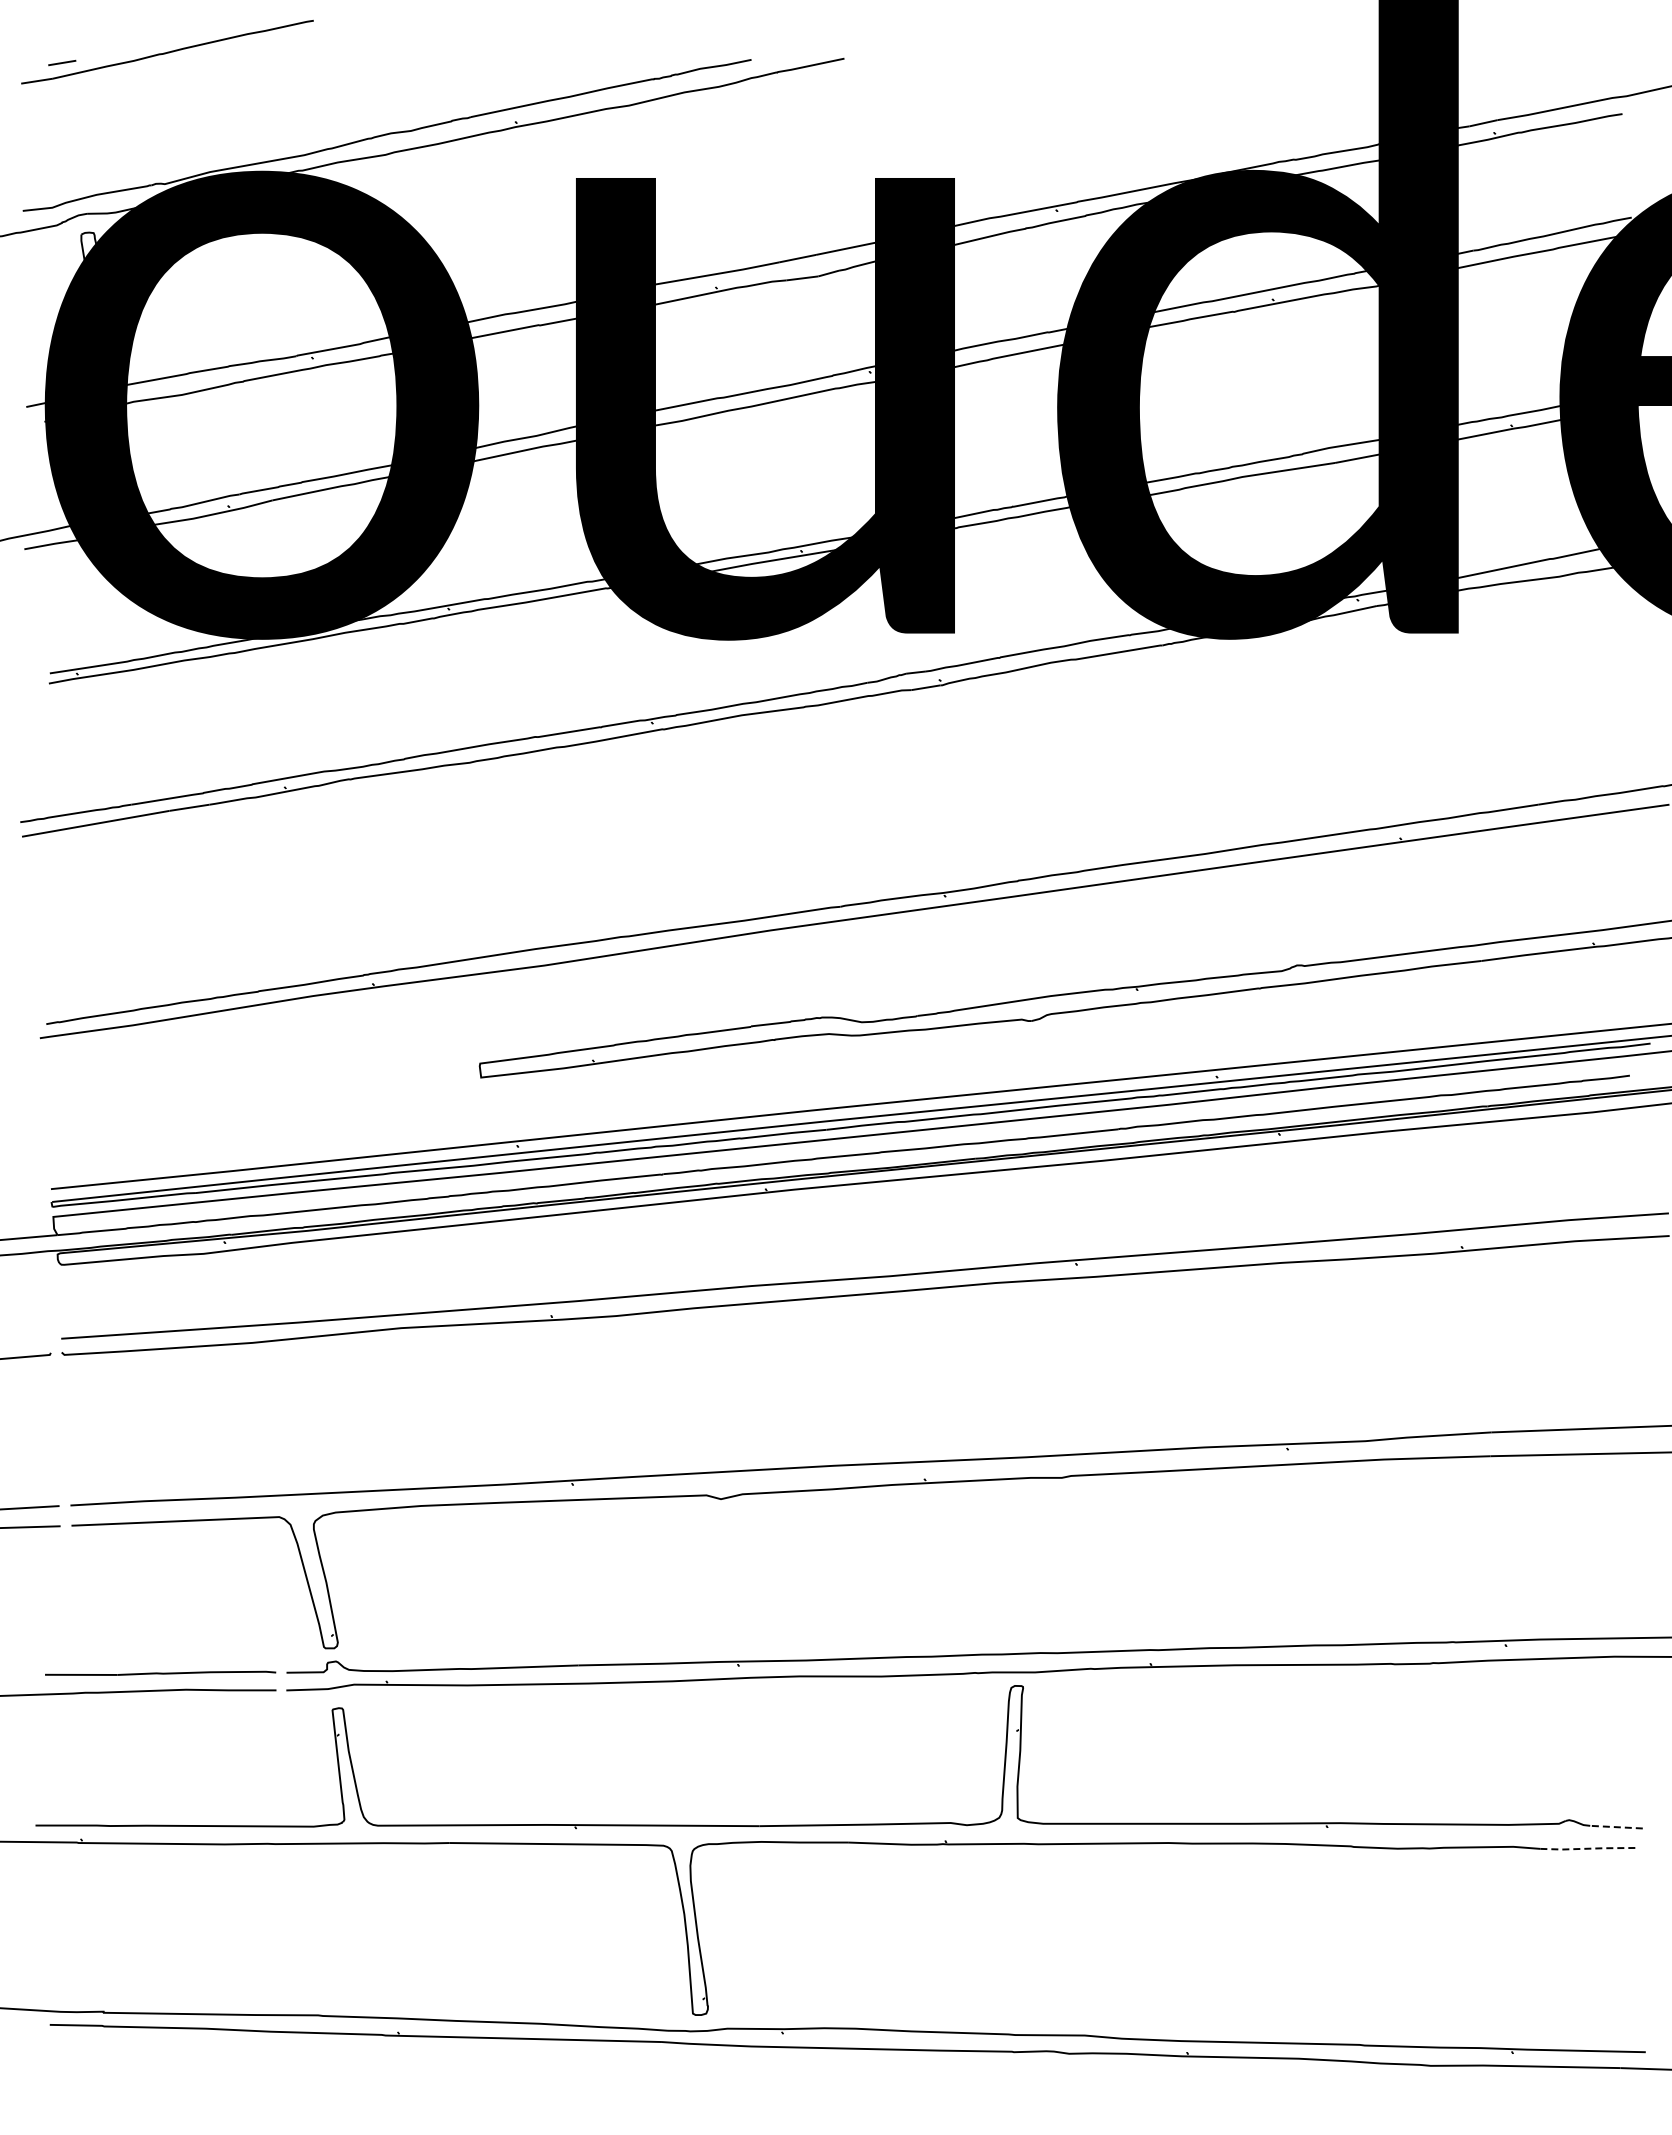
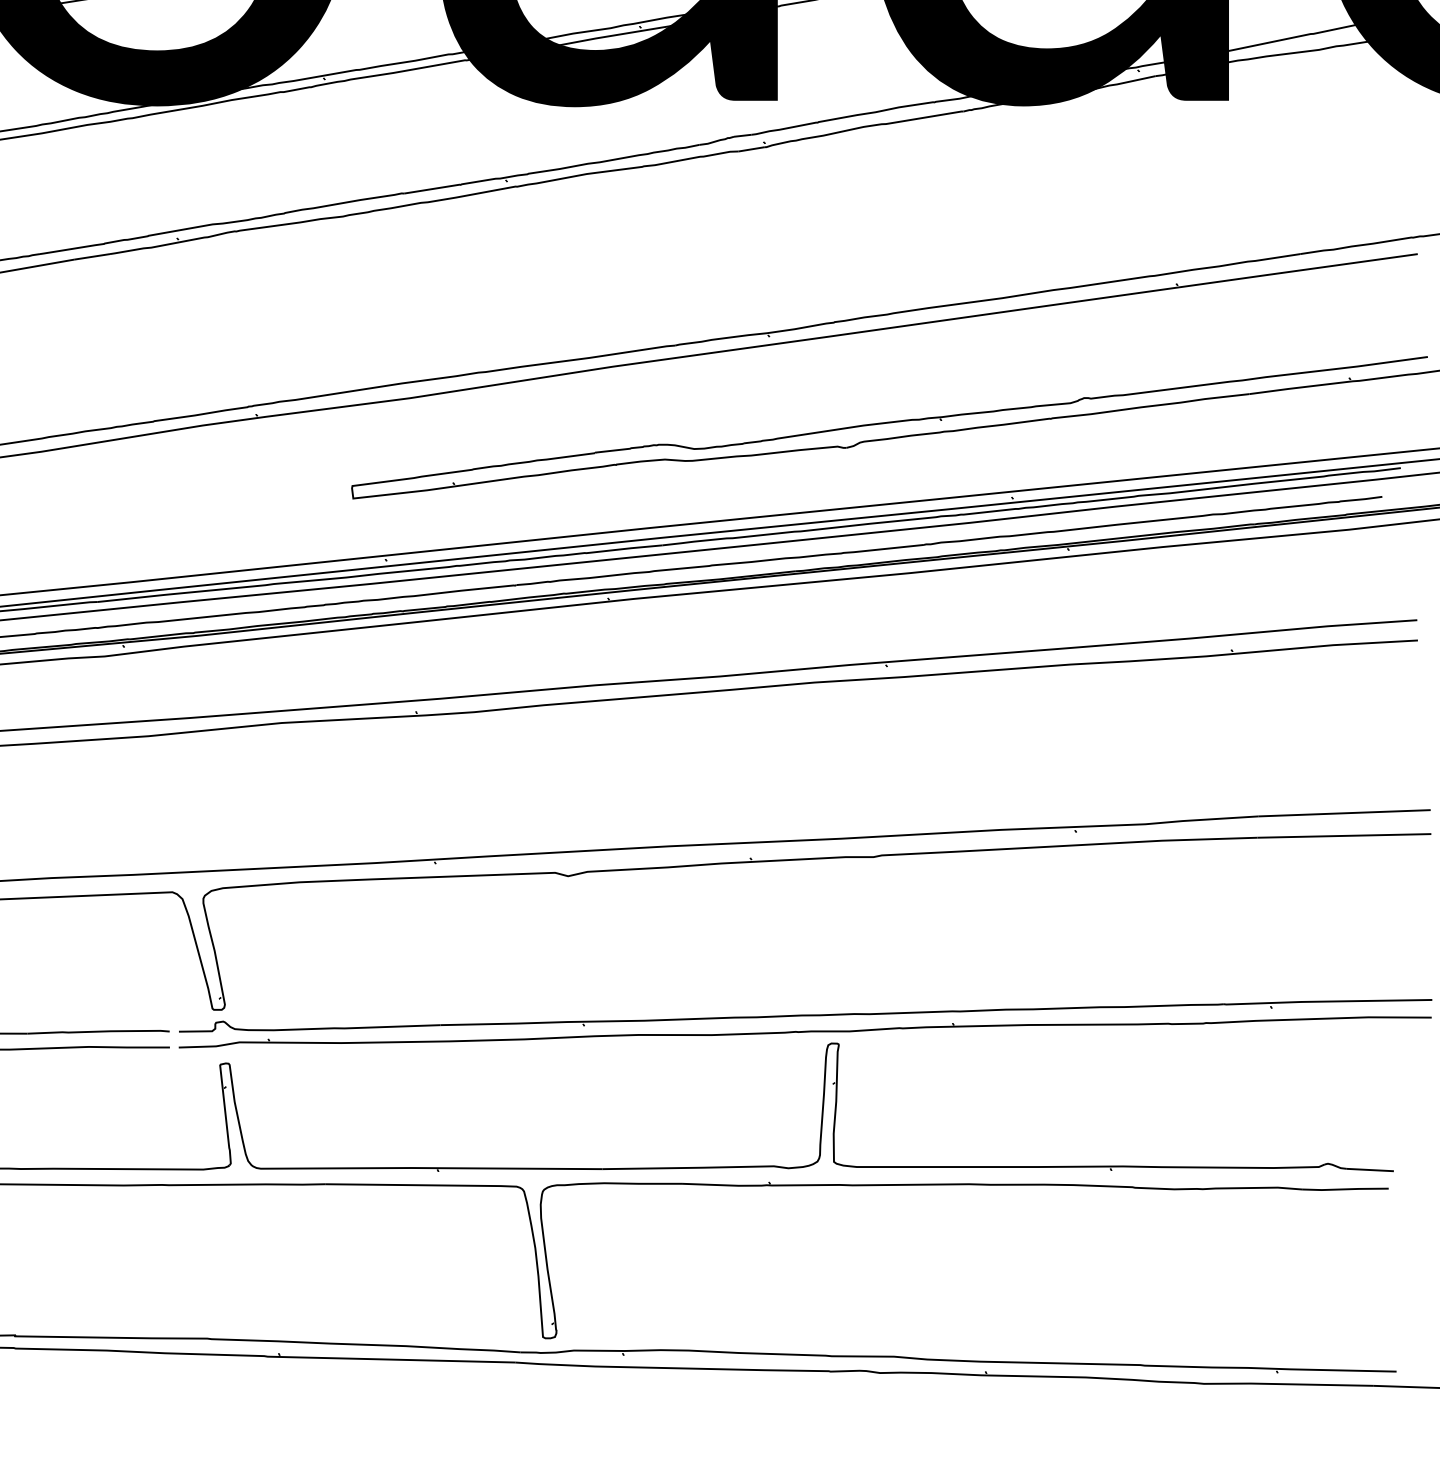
line: (1616, 1827) -> (1370, 1170), dashed -> solid
line: (1588, 1848) -> (1345, 1189), dashed -> solid

